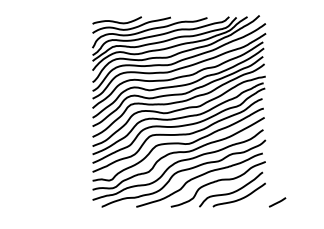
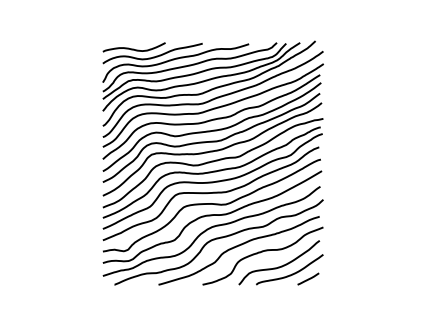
line: (277, 201) -> (308, 278), moved

